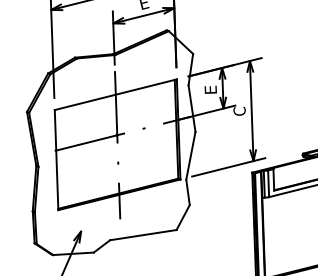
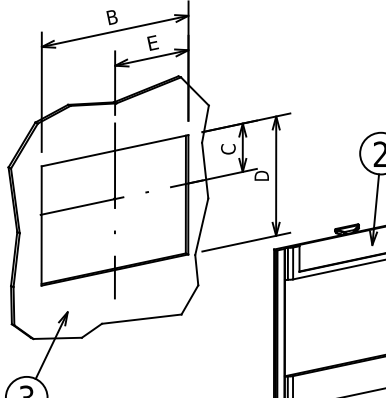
text: (210, 90) -> (228, 149), E -> C
text: (239, 110) -> (261, 175), C -> D

